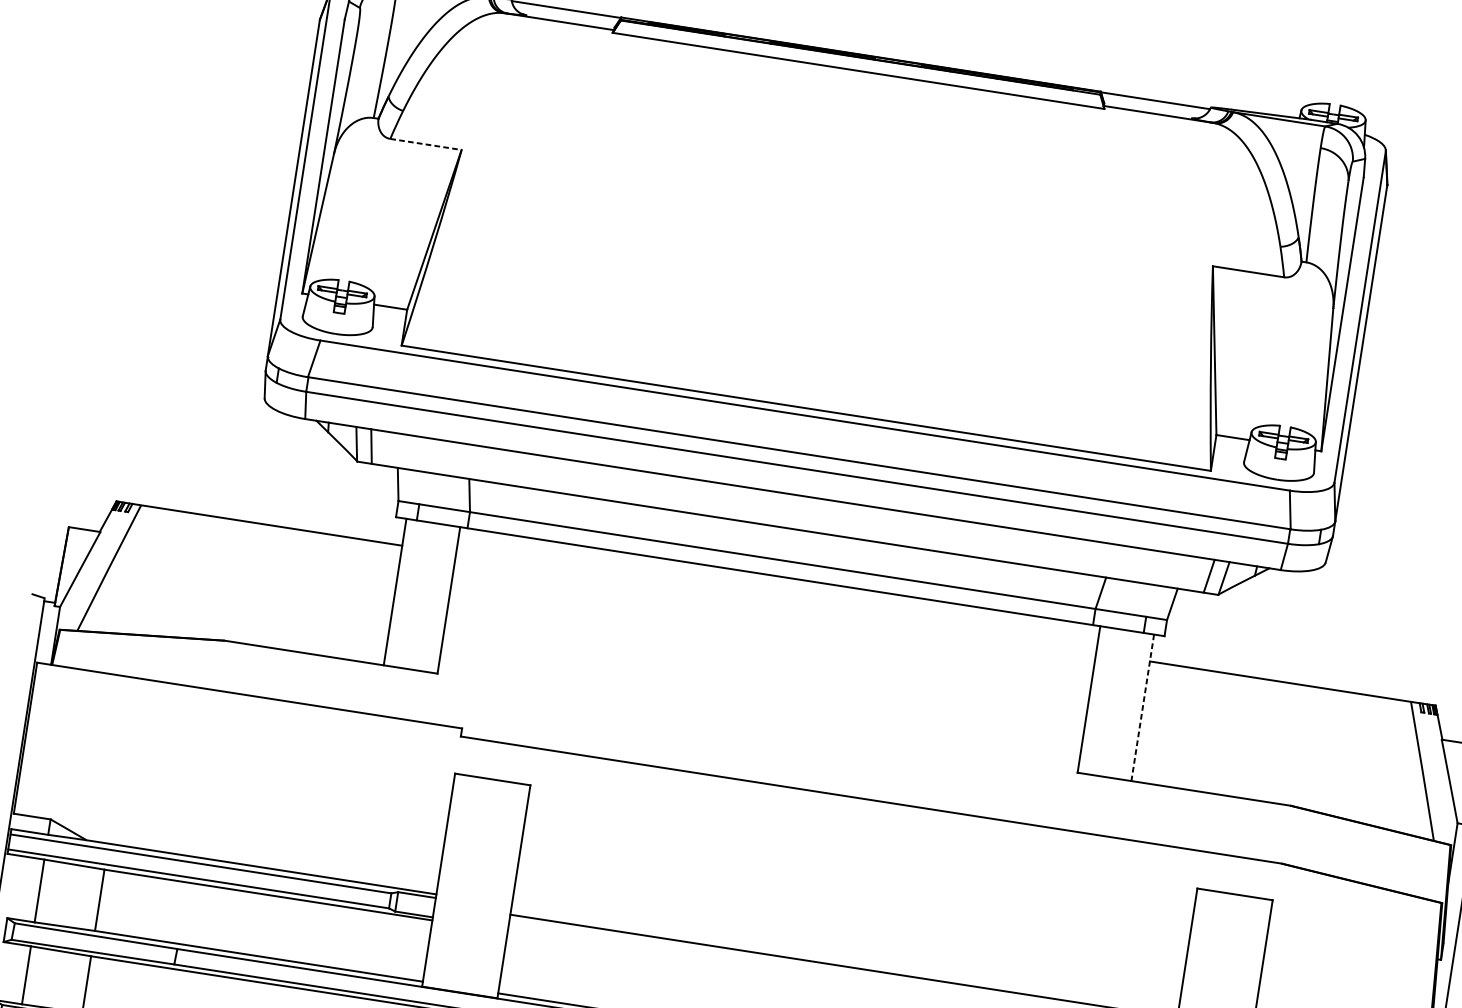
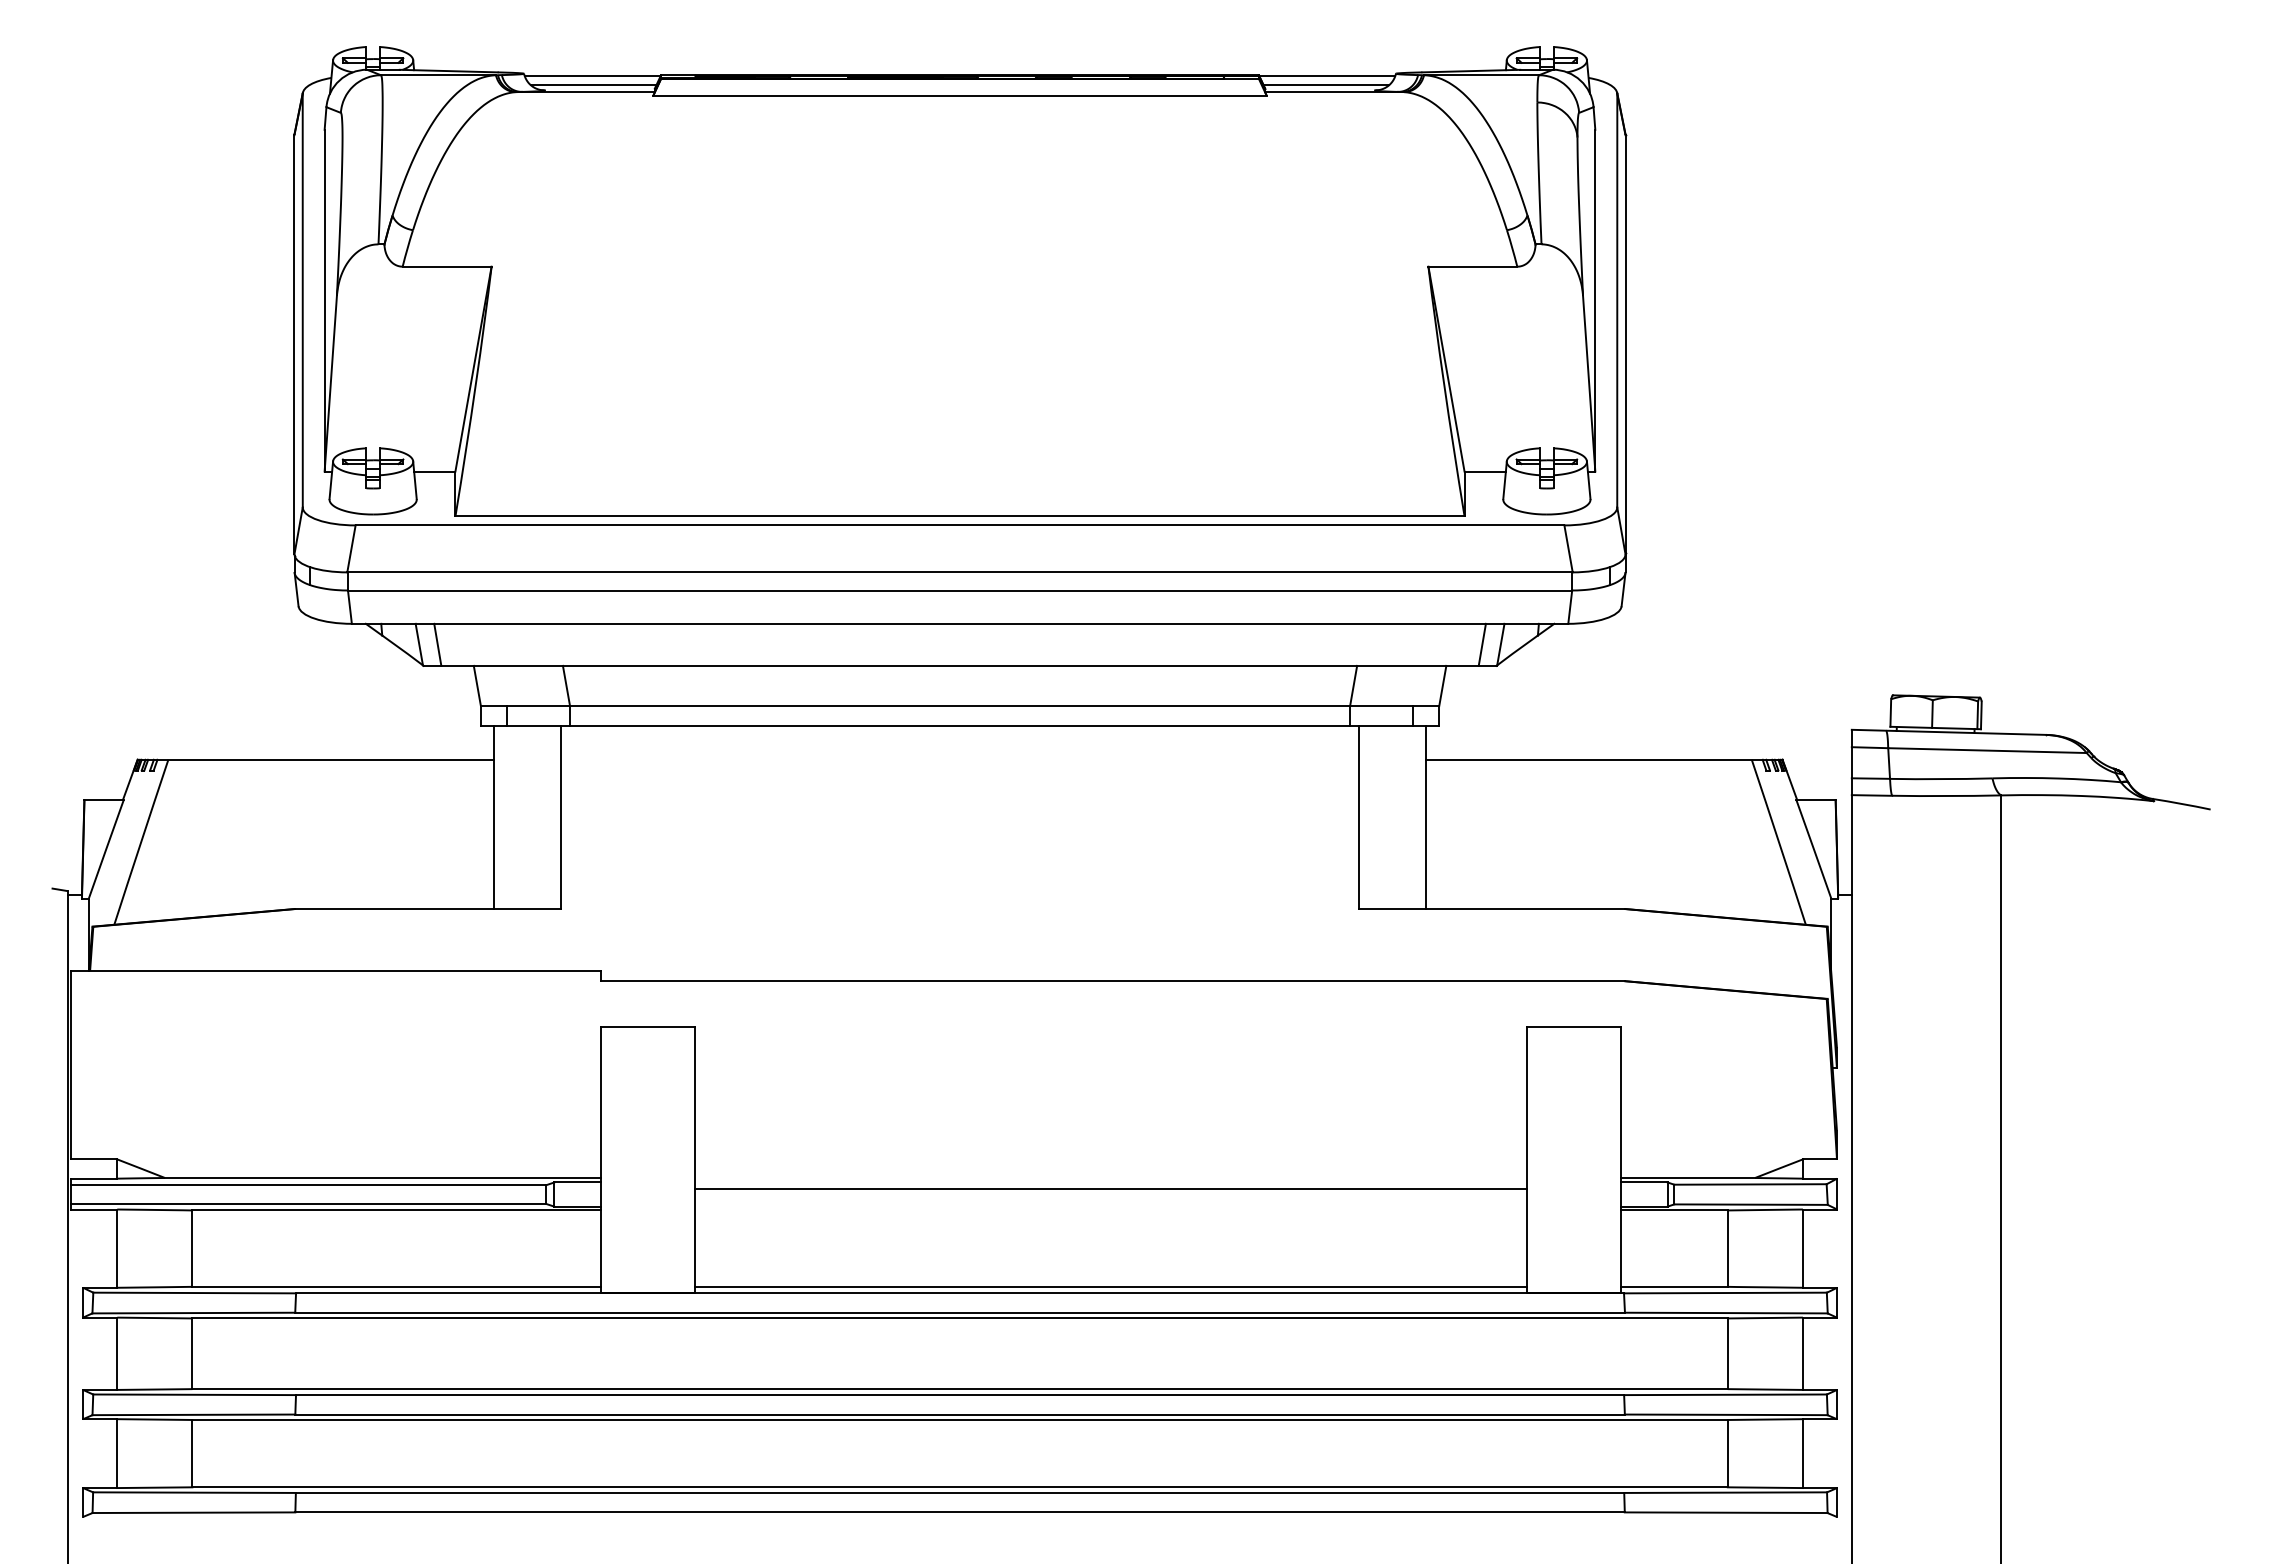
line: (565, 17) -> (593, 85), added
line: (1153, 108) -> (1326, 85), added
line: (426, 144) -> (447, 266), dashed -> solid
line: (1142, 708) -> (1426, 818), dashed -> solid

